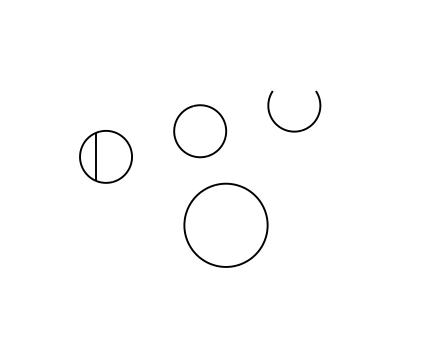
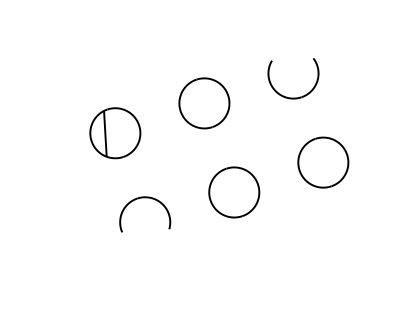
part: (319, 199) -> (322, 162), added
part: (225, 225) -> (233, 192), size x0.62
part: (128, 226) -> (140, 198), added

